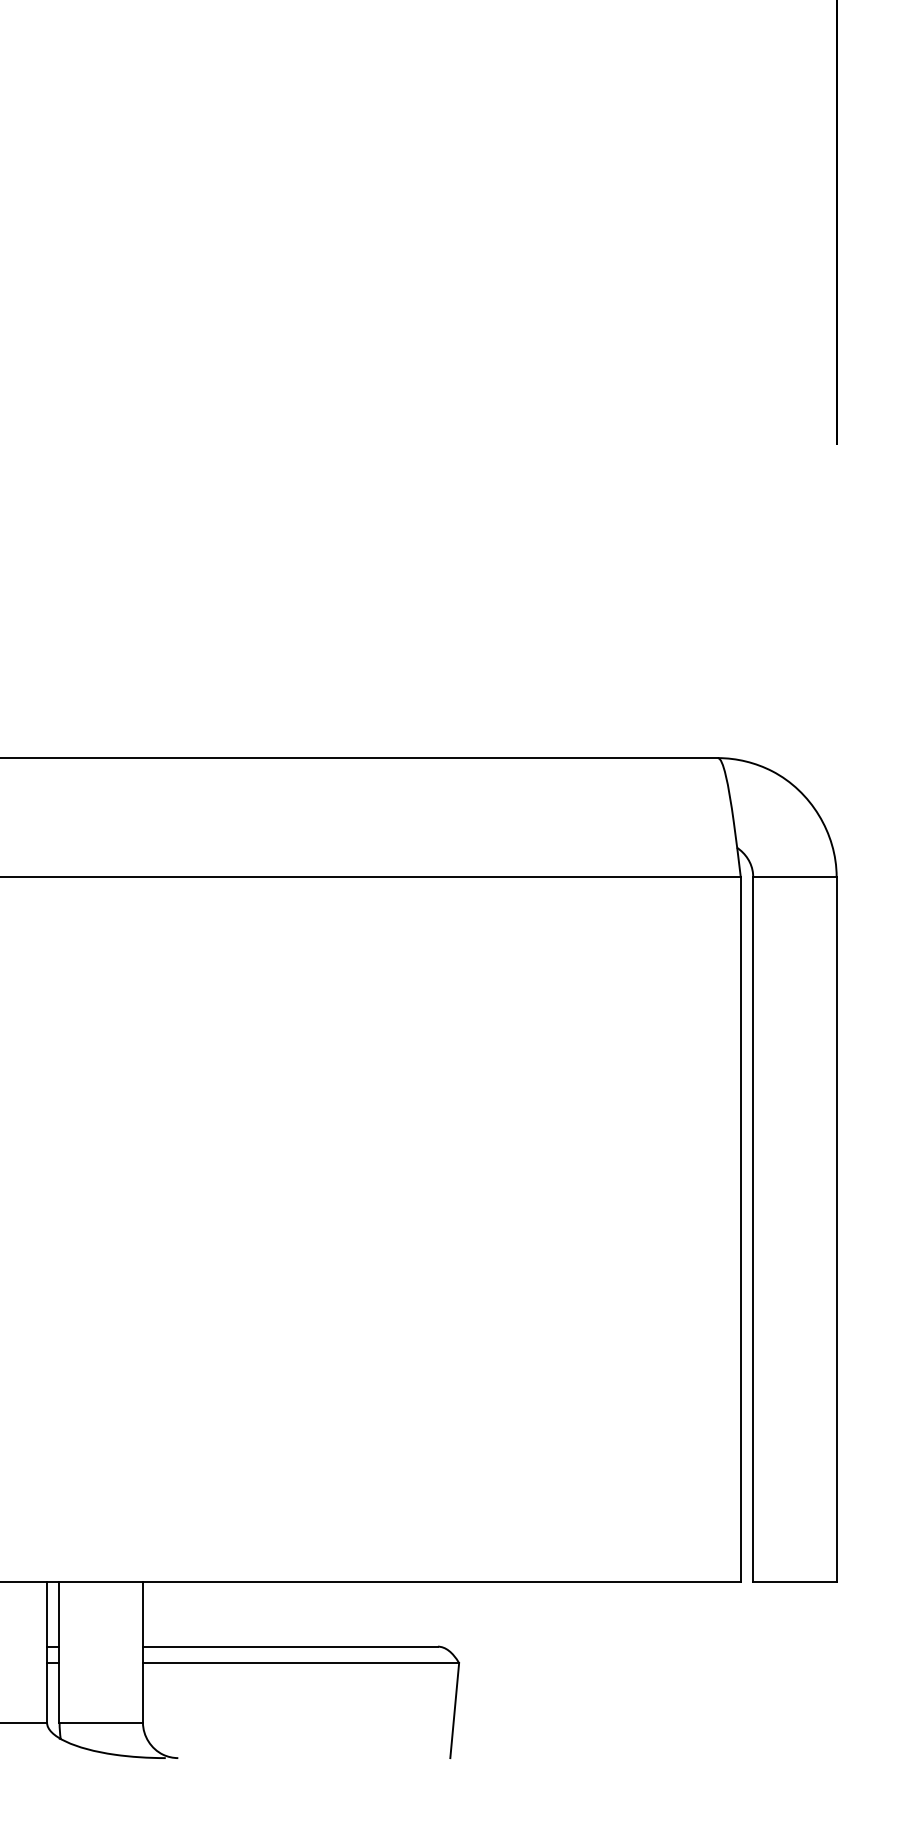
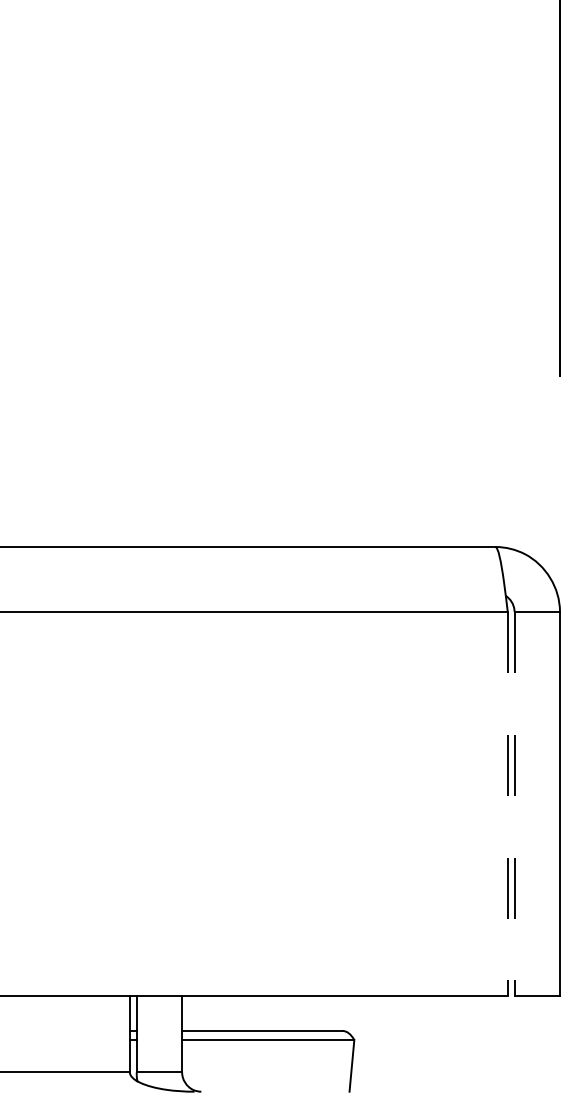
line: (740, 1229) -> (507, 803), solid -> dashed
line: (753, 1229) -> (514, 803), solid -> dashed

